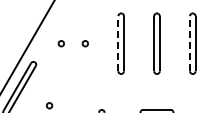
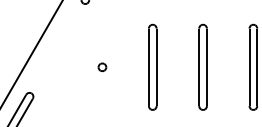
part: (60, 43) -> (67, 67), removed
line: (118, 43) -> (149, 67), dashed -> solid
line: (190, 43) -> (250, 67), dashed -> solid

